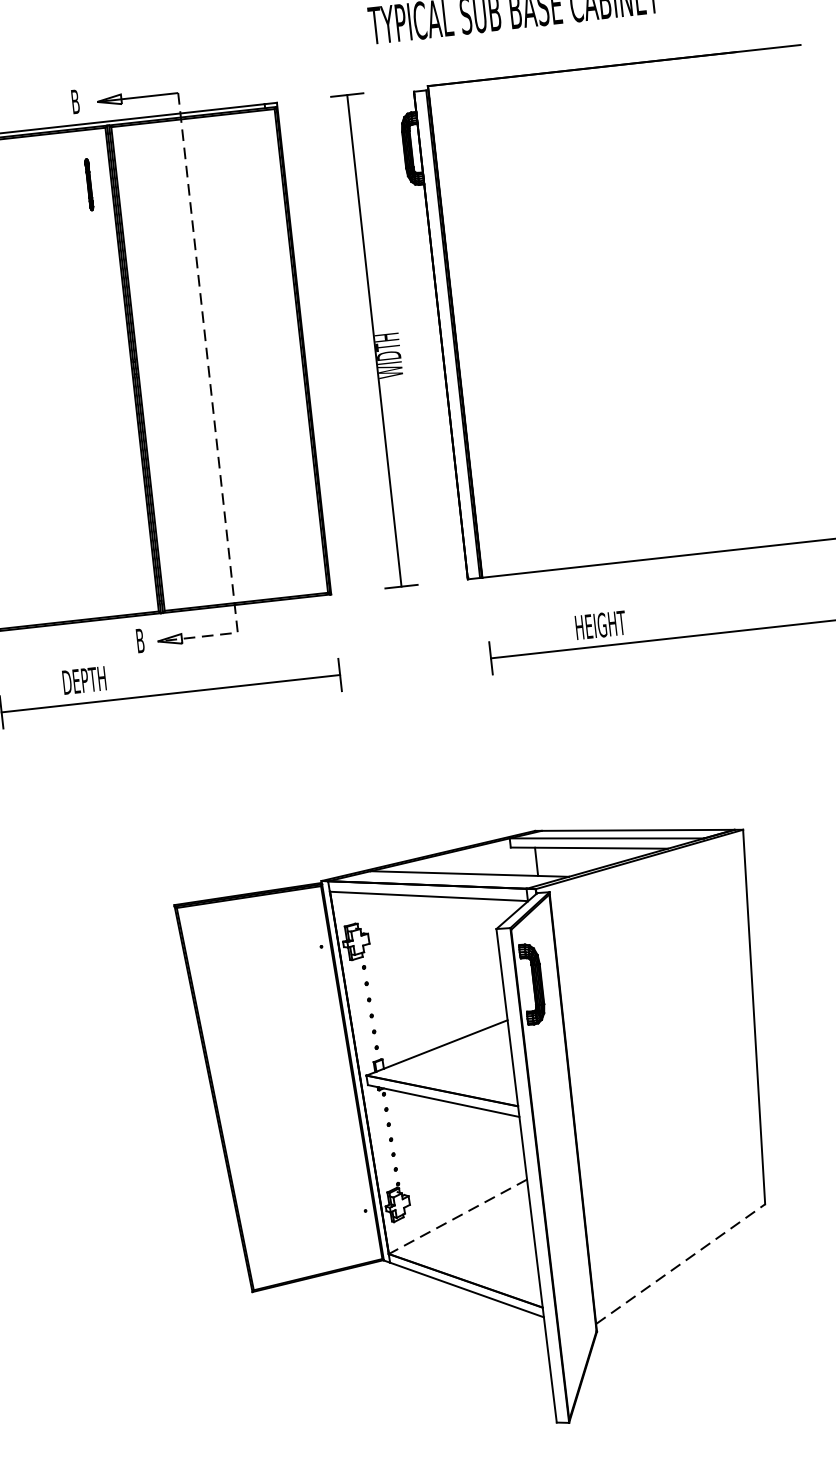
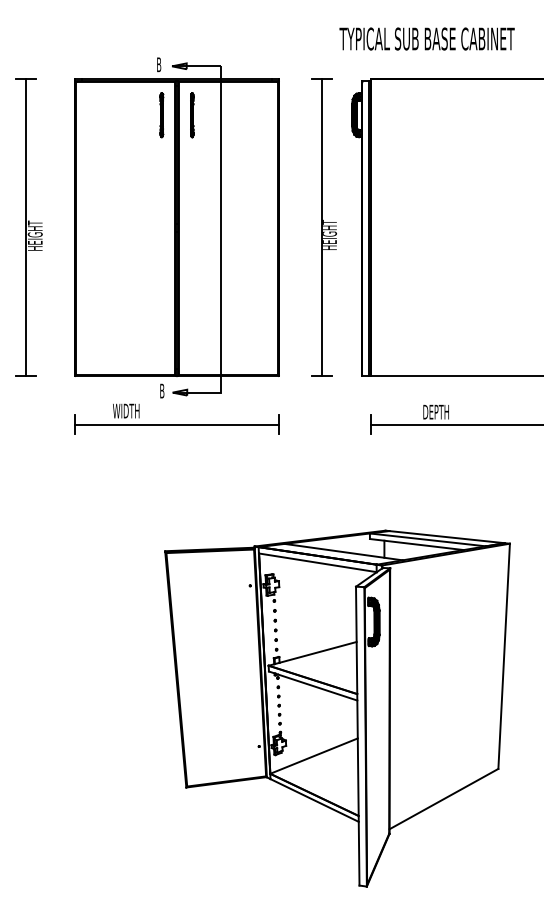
line: (140, 179) -> (192, 115), added
part: (88, 185) -> (161, 115), size x1.43
text: (388, 351) -> (329, 234), WIDTH -> HEIGHT
line: (213, 404) -> (221, 254), dashed -> solid
text: (600, 624) -> (438, 411), HEIGHT -> DEPTH
text: (84, 679) -> (126, 410), DEPTH -> WIDTH
line: (457, 1217) -> (313, 756), dashed -> solid
line: (681, 1263) -> (444, 798), dashed -> solid

